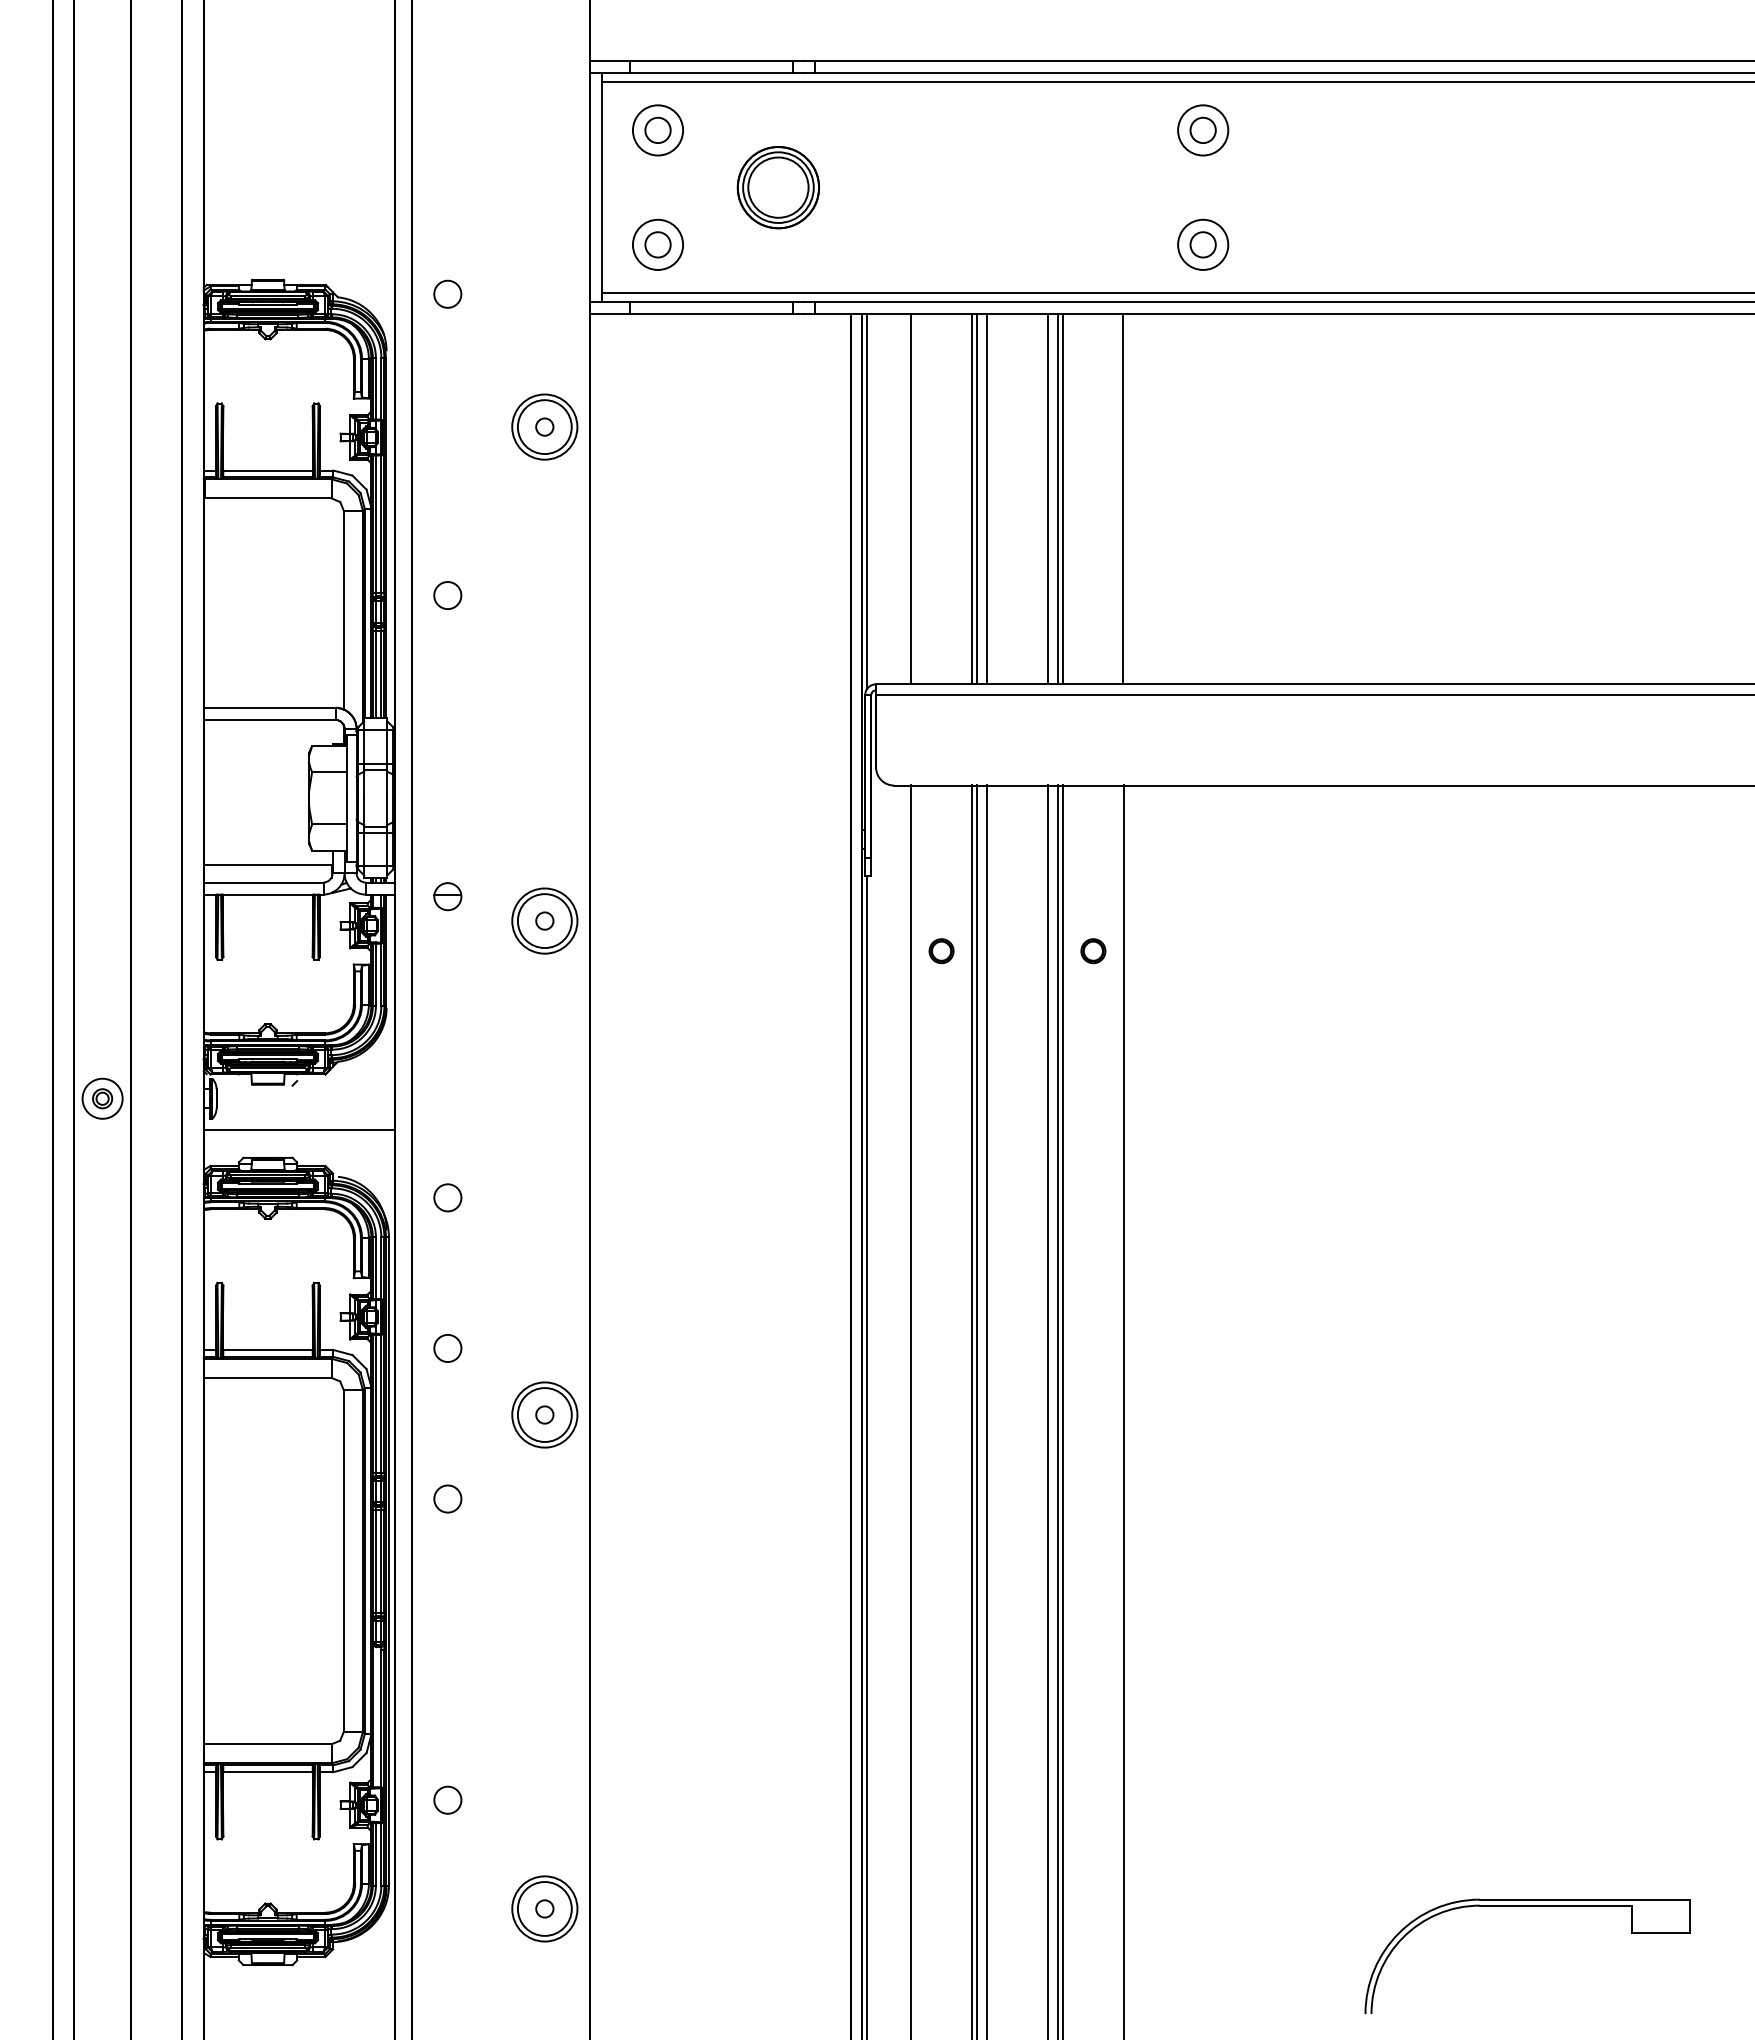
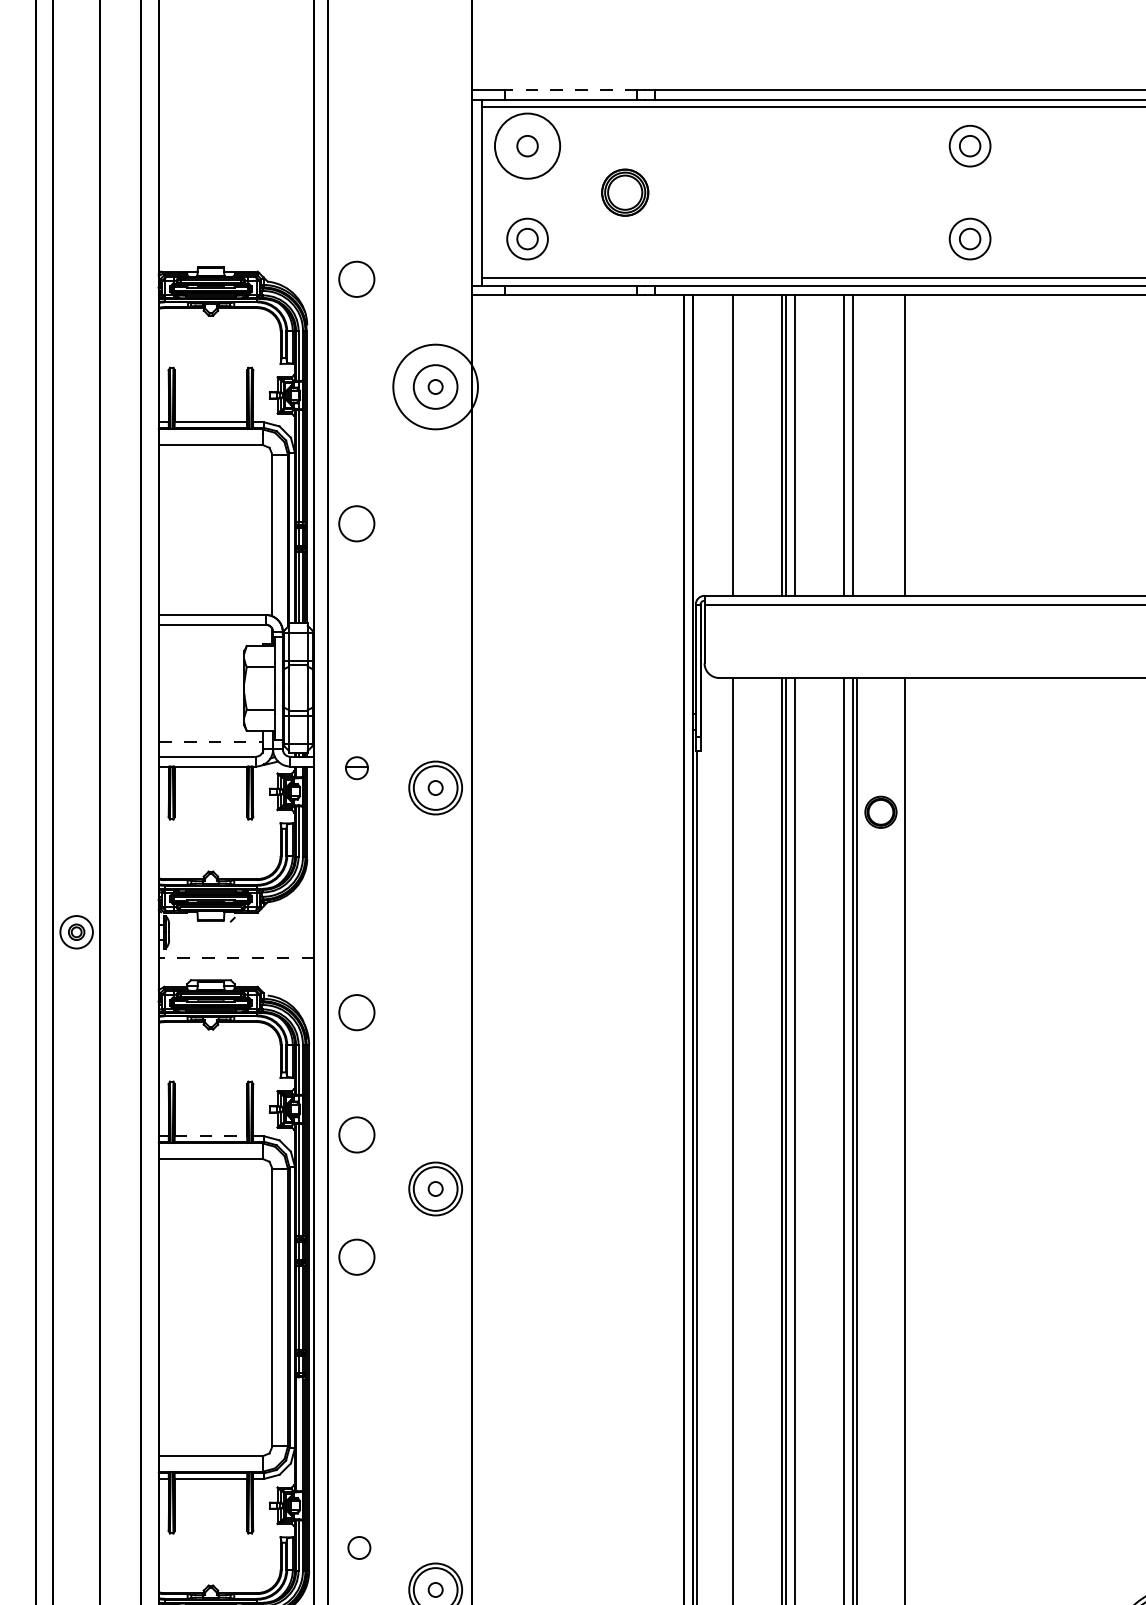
line: (711, 61) -> (570, 90), solid -> dashed
circle: (657, 130) -> (527, 146), size x1.6
part: (777, 187) -> (624, 192), size x0.7
circle: (447, 293) -> (356, 278), size x1.6
circle: (544, 426) -> (435, 386), size x1.6
line: (1063, 499) -> (856, 445), removed
line: (866, 501) -> (696, 447), removed
circle: (447, 595) -> (356, 523), size x1.6
line: (268, 864) -> (211, 742), solid -> dashed
part: (941, 951) -> (757, 812), removed
part: (1093, 951) -> (881, 812), size x1.6
line: (299, 1130) -> (236, 958), solid -> dashed
circle: (447, 1197) -> (356, 1012), size x1.6
circle: (447, 1348) -> (356, 1135), size x1.6
line: (268, 1350) -> (211, 1136), solid -> dashed
circle: (447, 1498) -> (356, 1256), size x1.6
circle: (447, 1799) -> (359, 1547), moved

